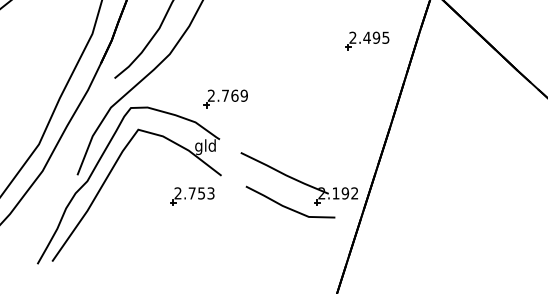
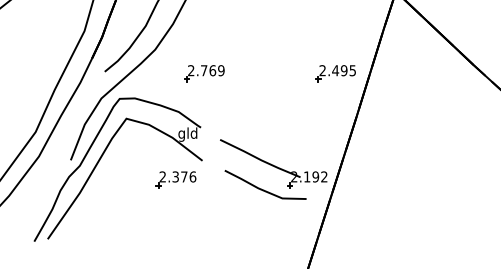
part: (366, 40) -> (335, 73), moved
part: (225, 98) -> (204, 73), moved
text: (201, 192) -> (184, 176), 2.753 -> 2.376

